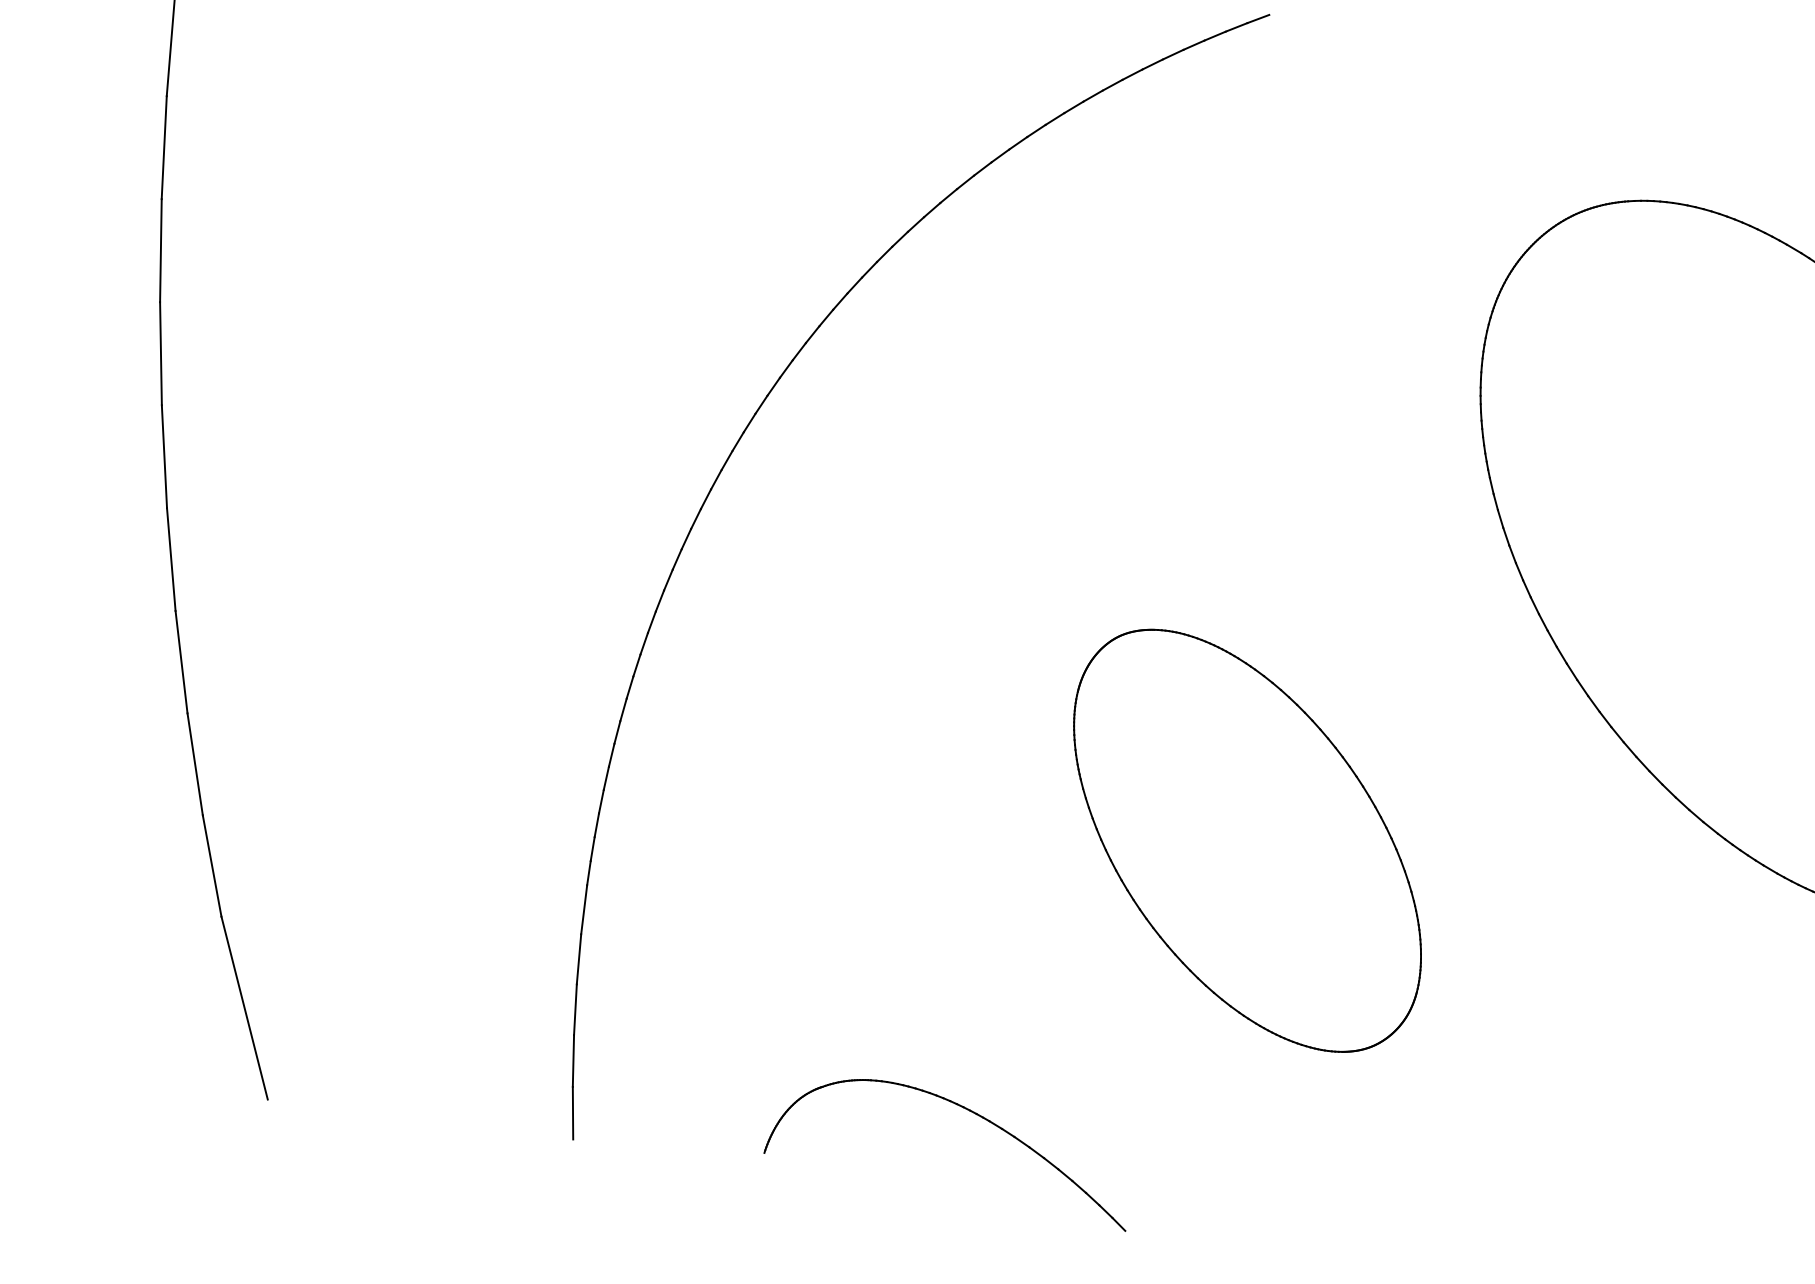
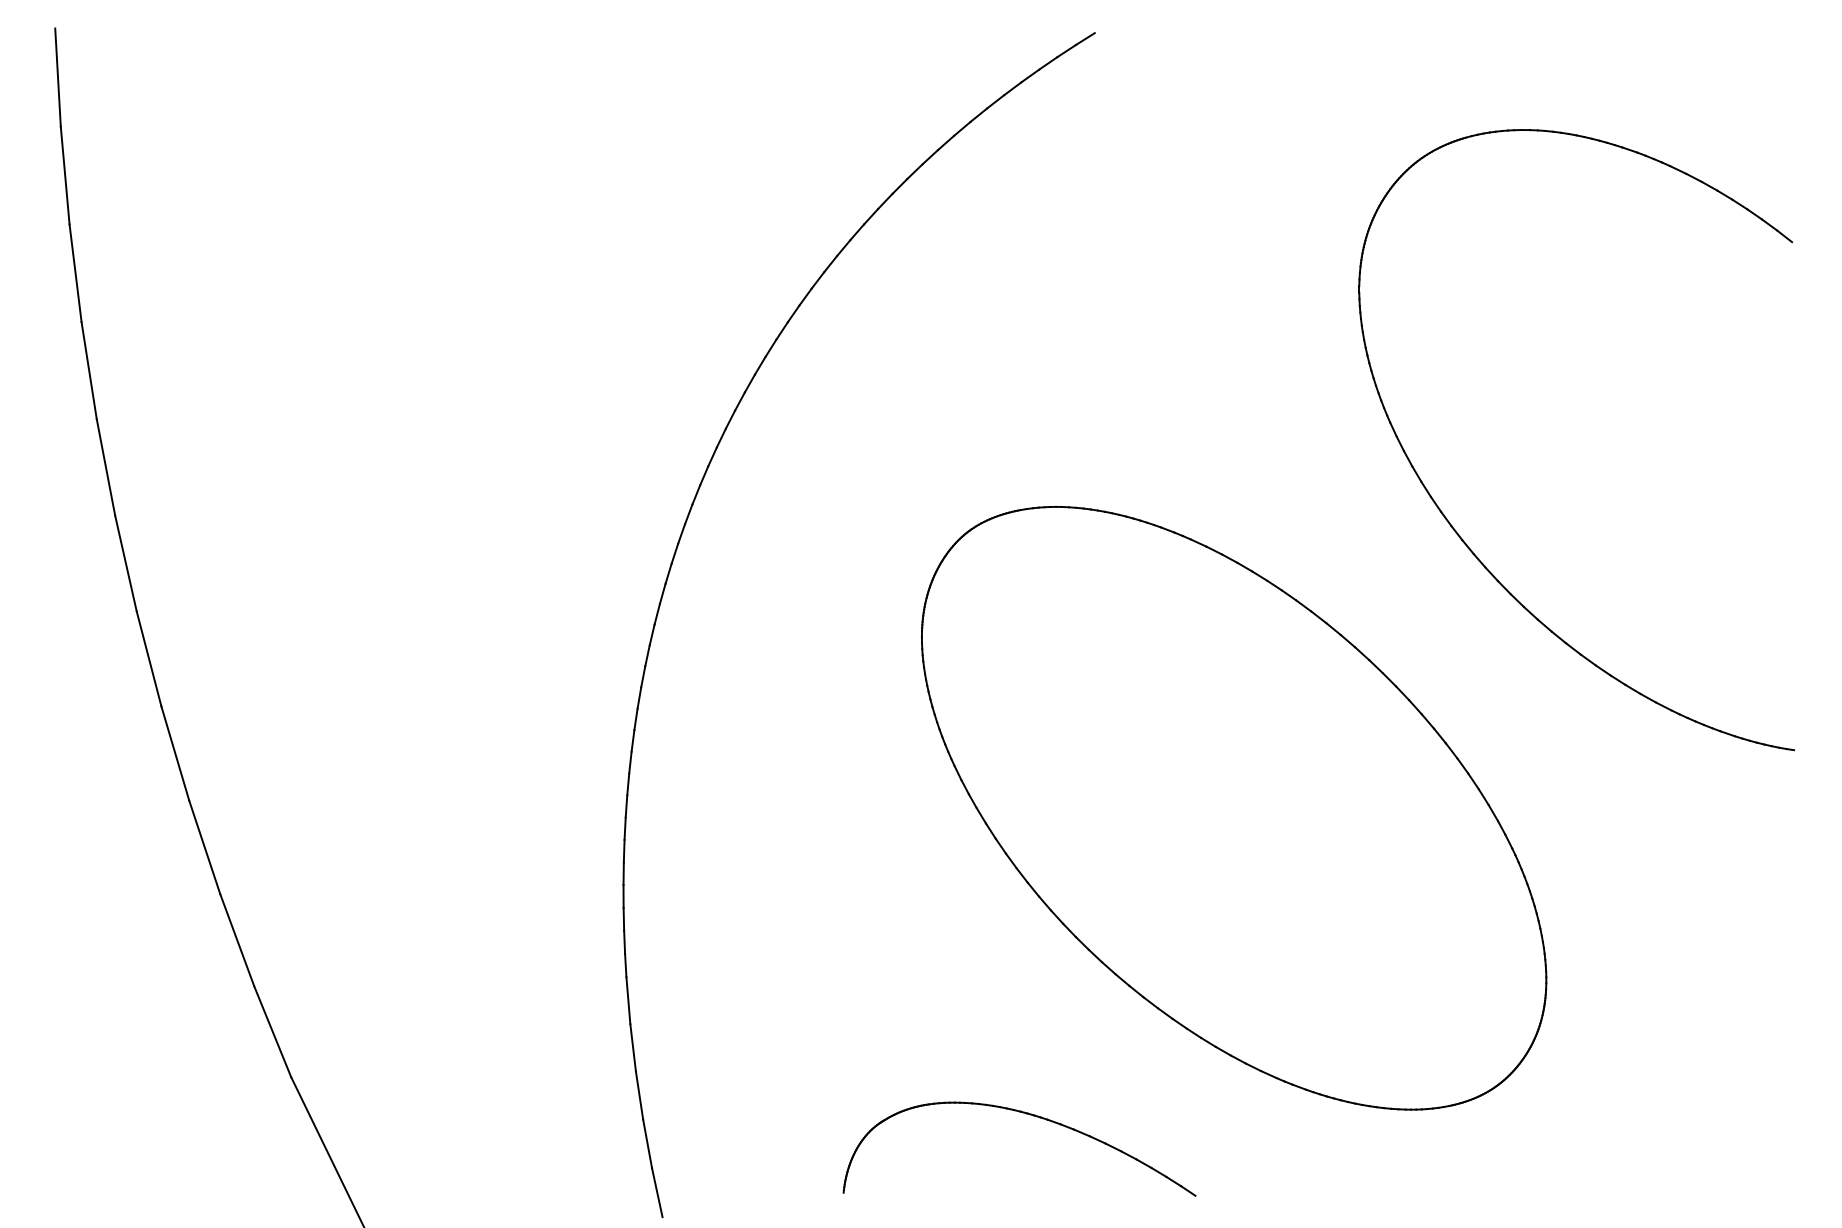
part: (1247, 840) -> (1234, 807), size x1.67

